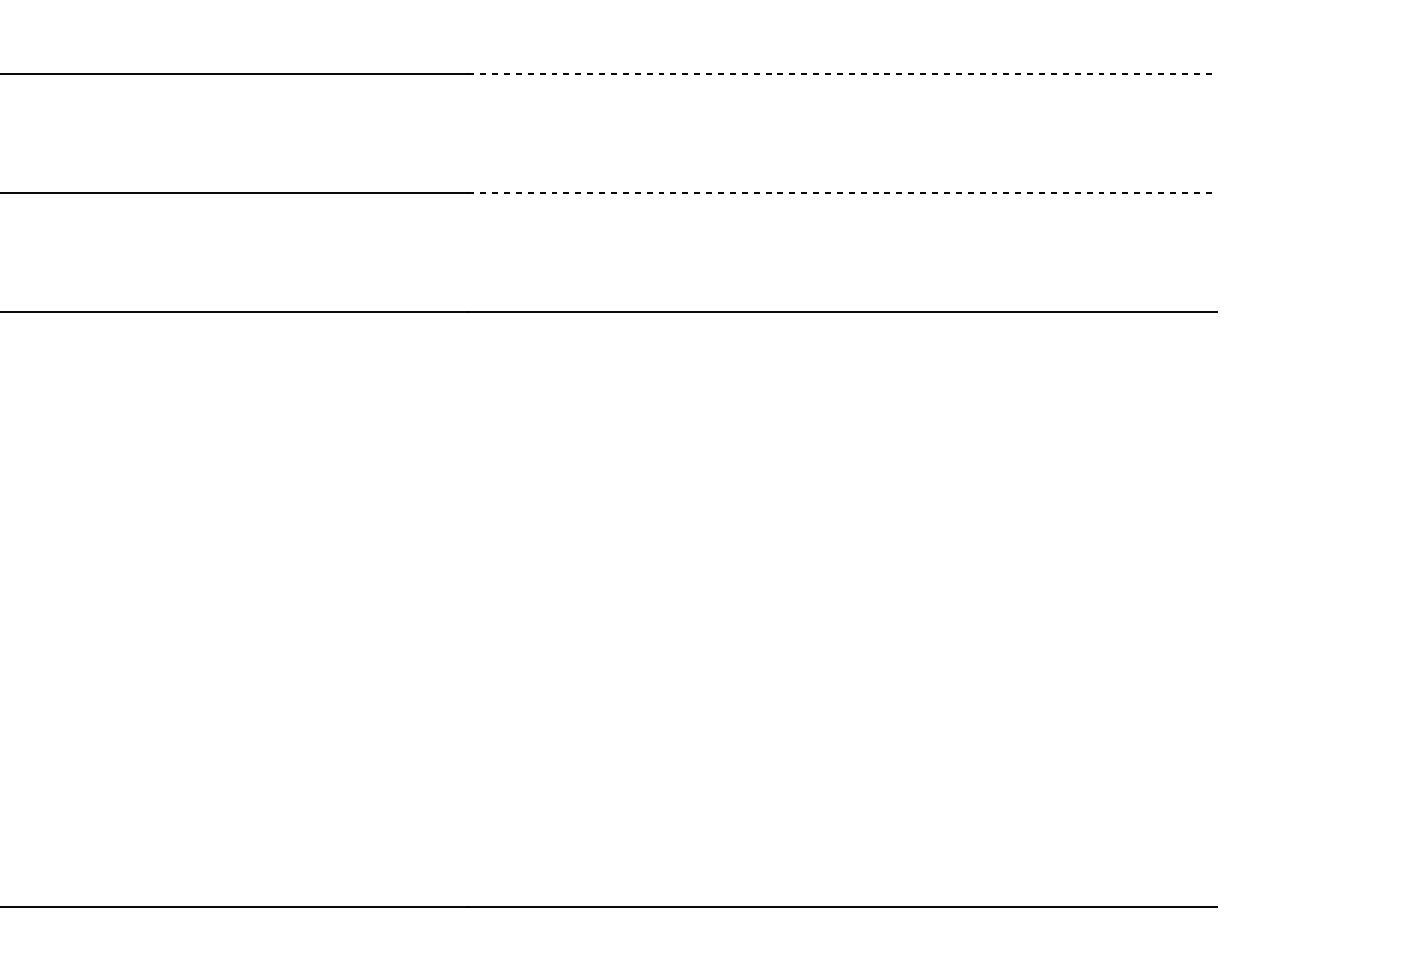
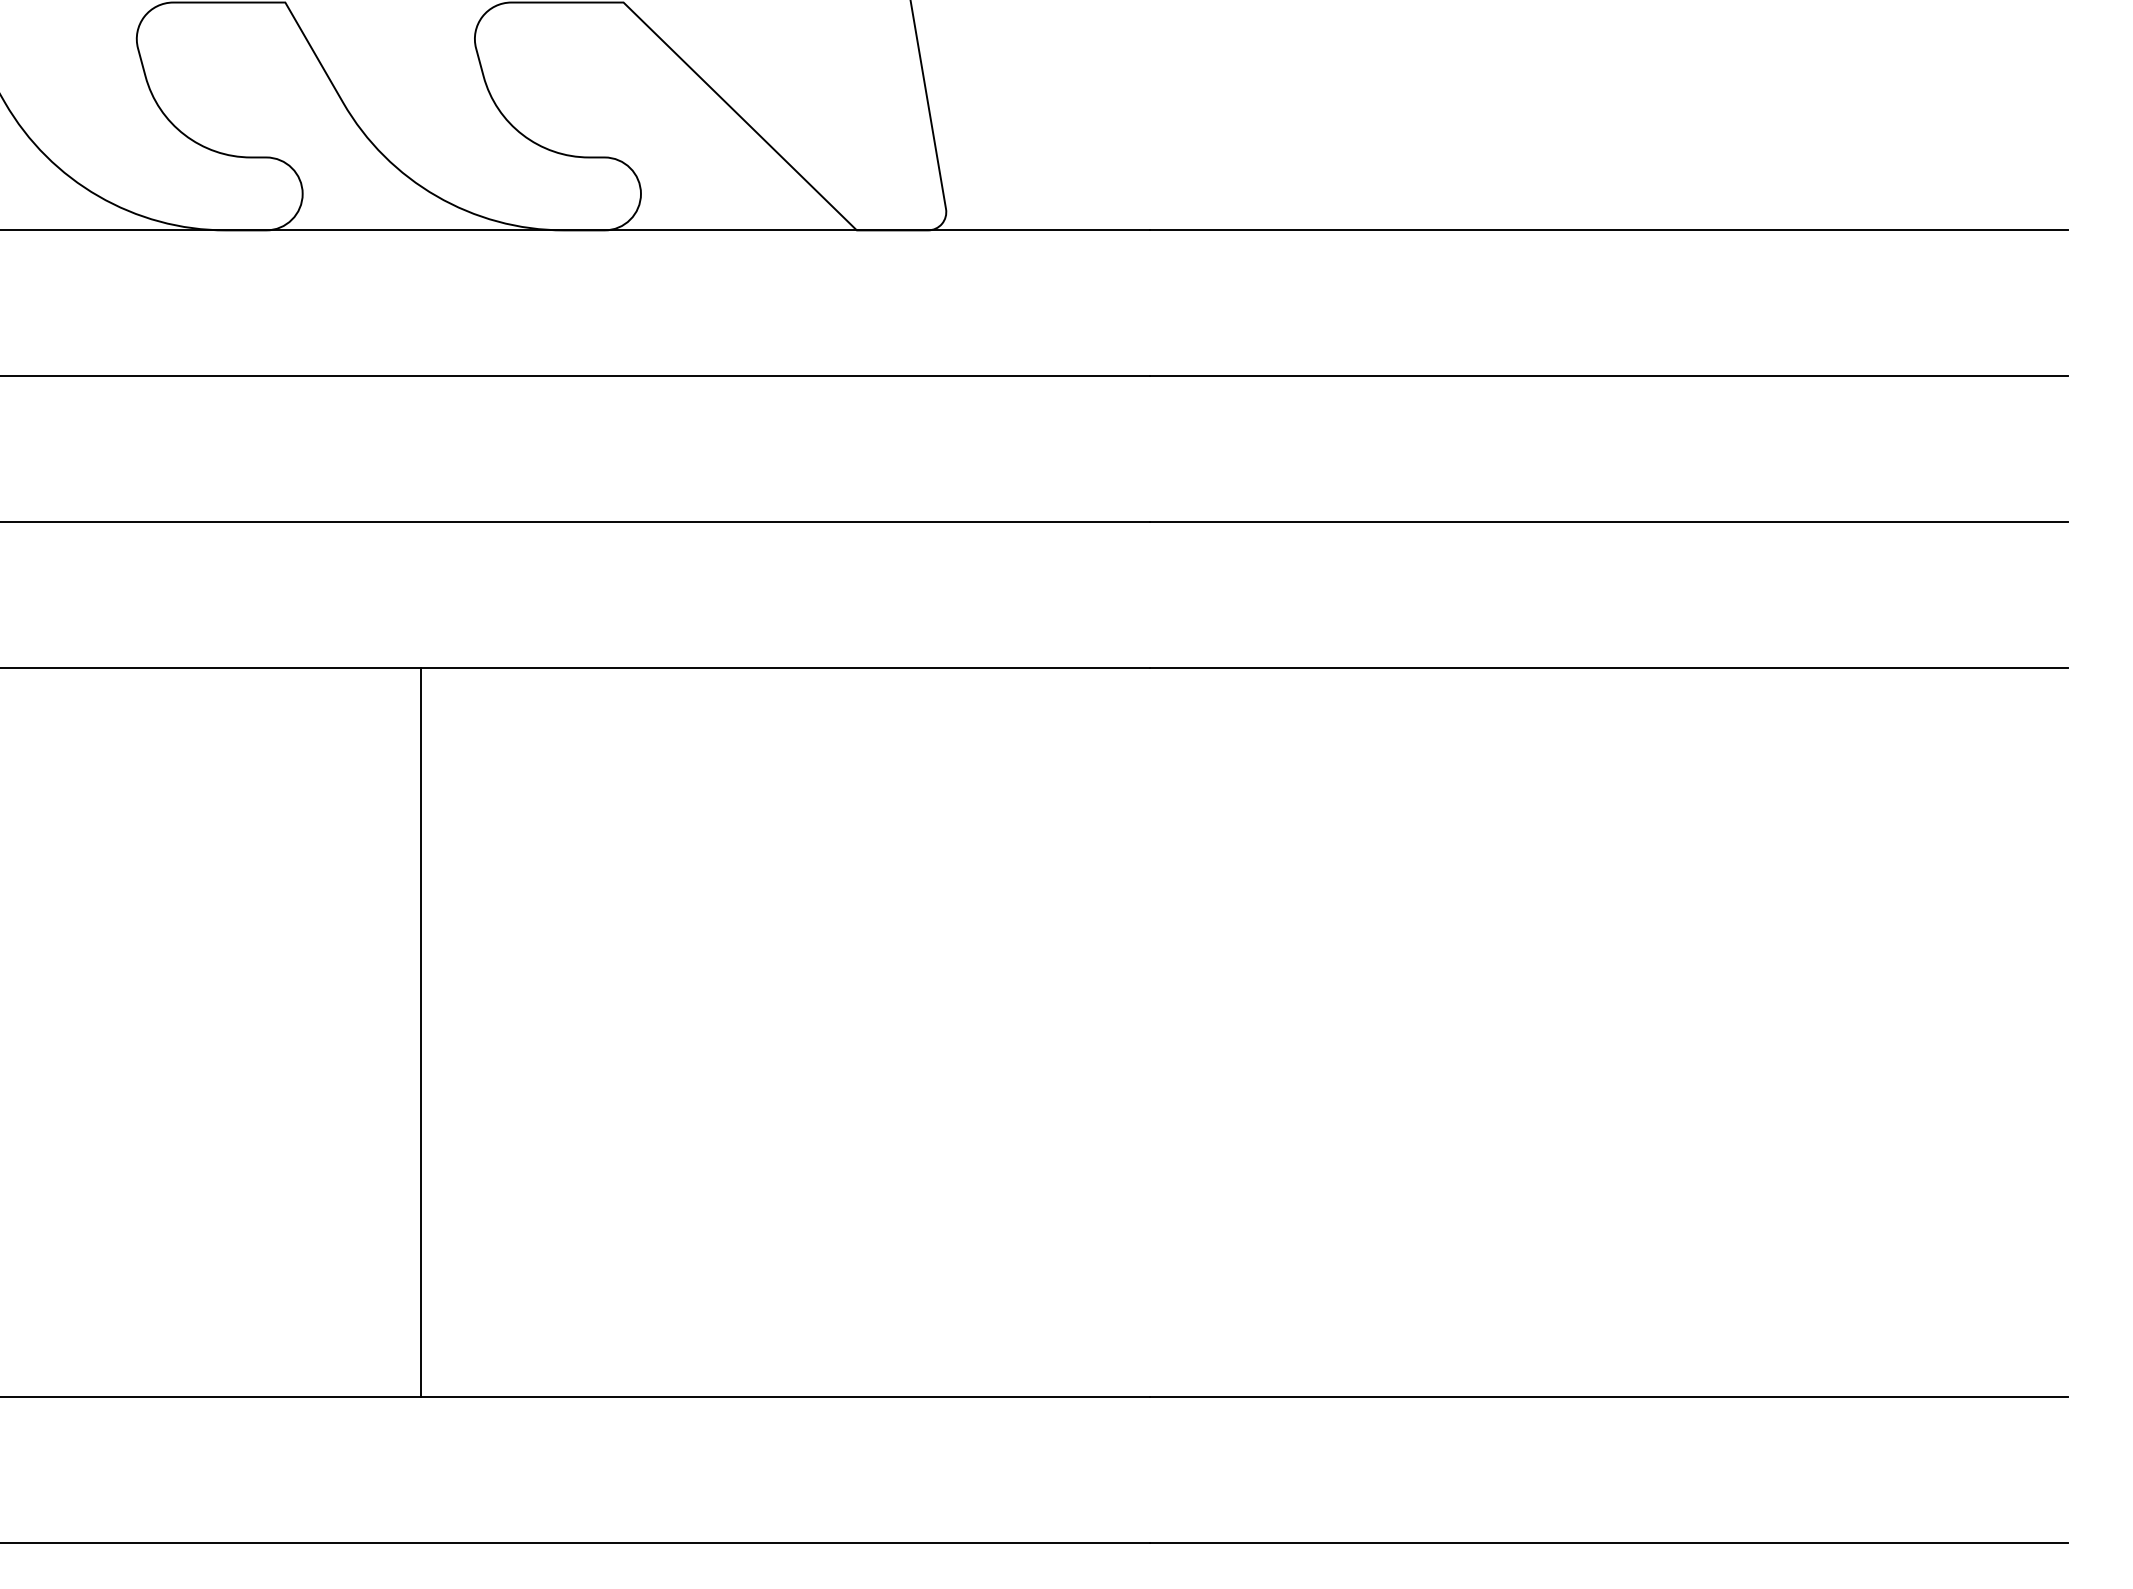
line: (843, 74) -> (1609, 376), dashed -> solid
line: (843, 193) -> (1609, 522), dashed -> solid

